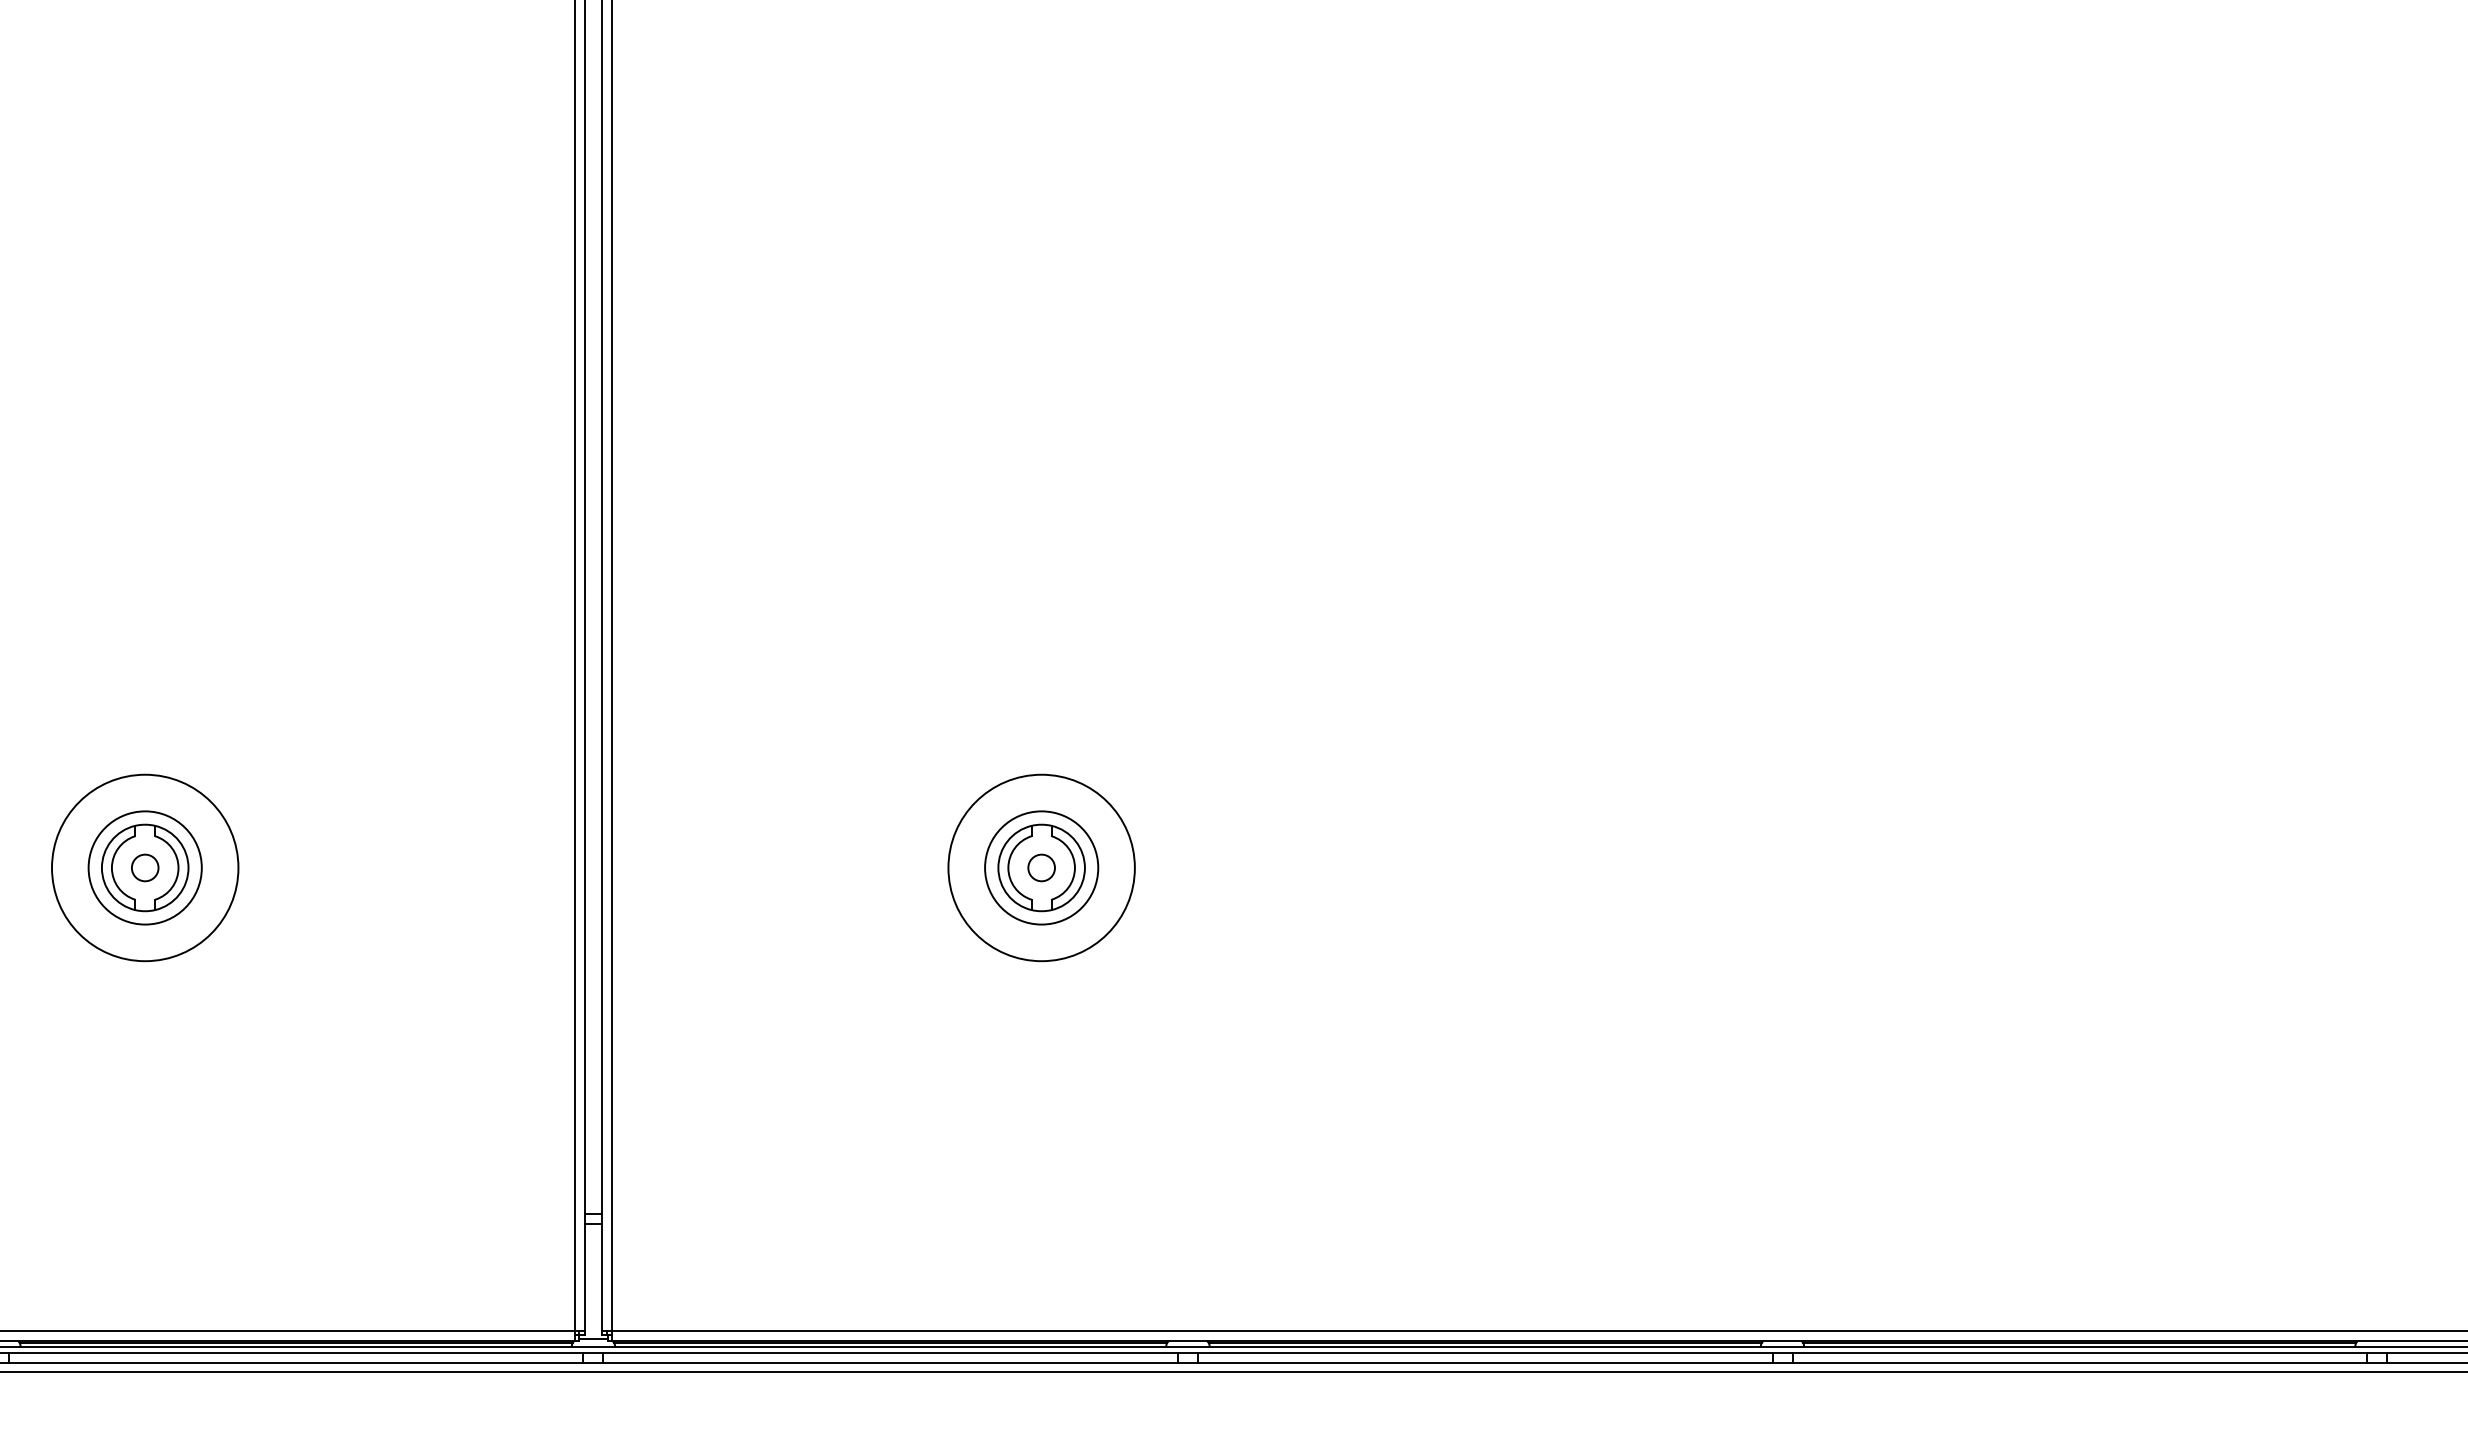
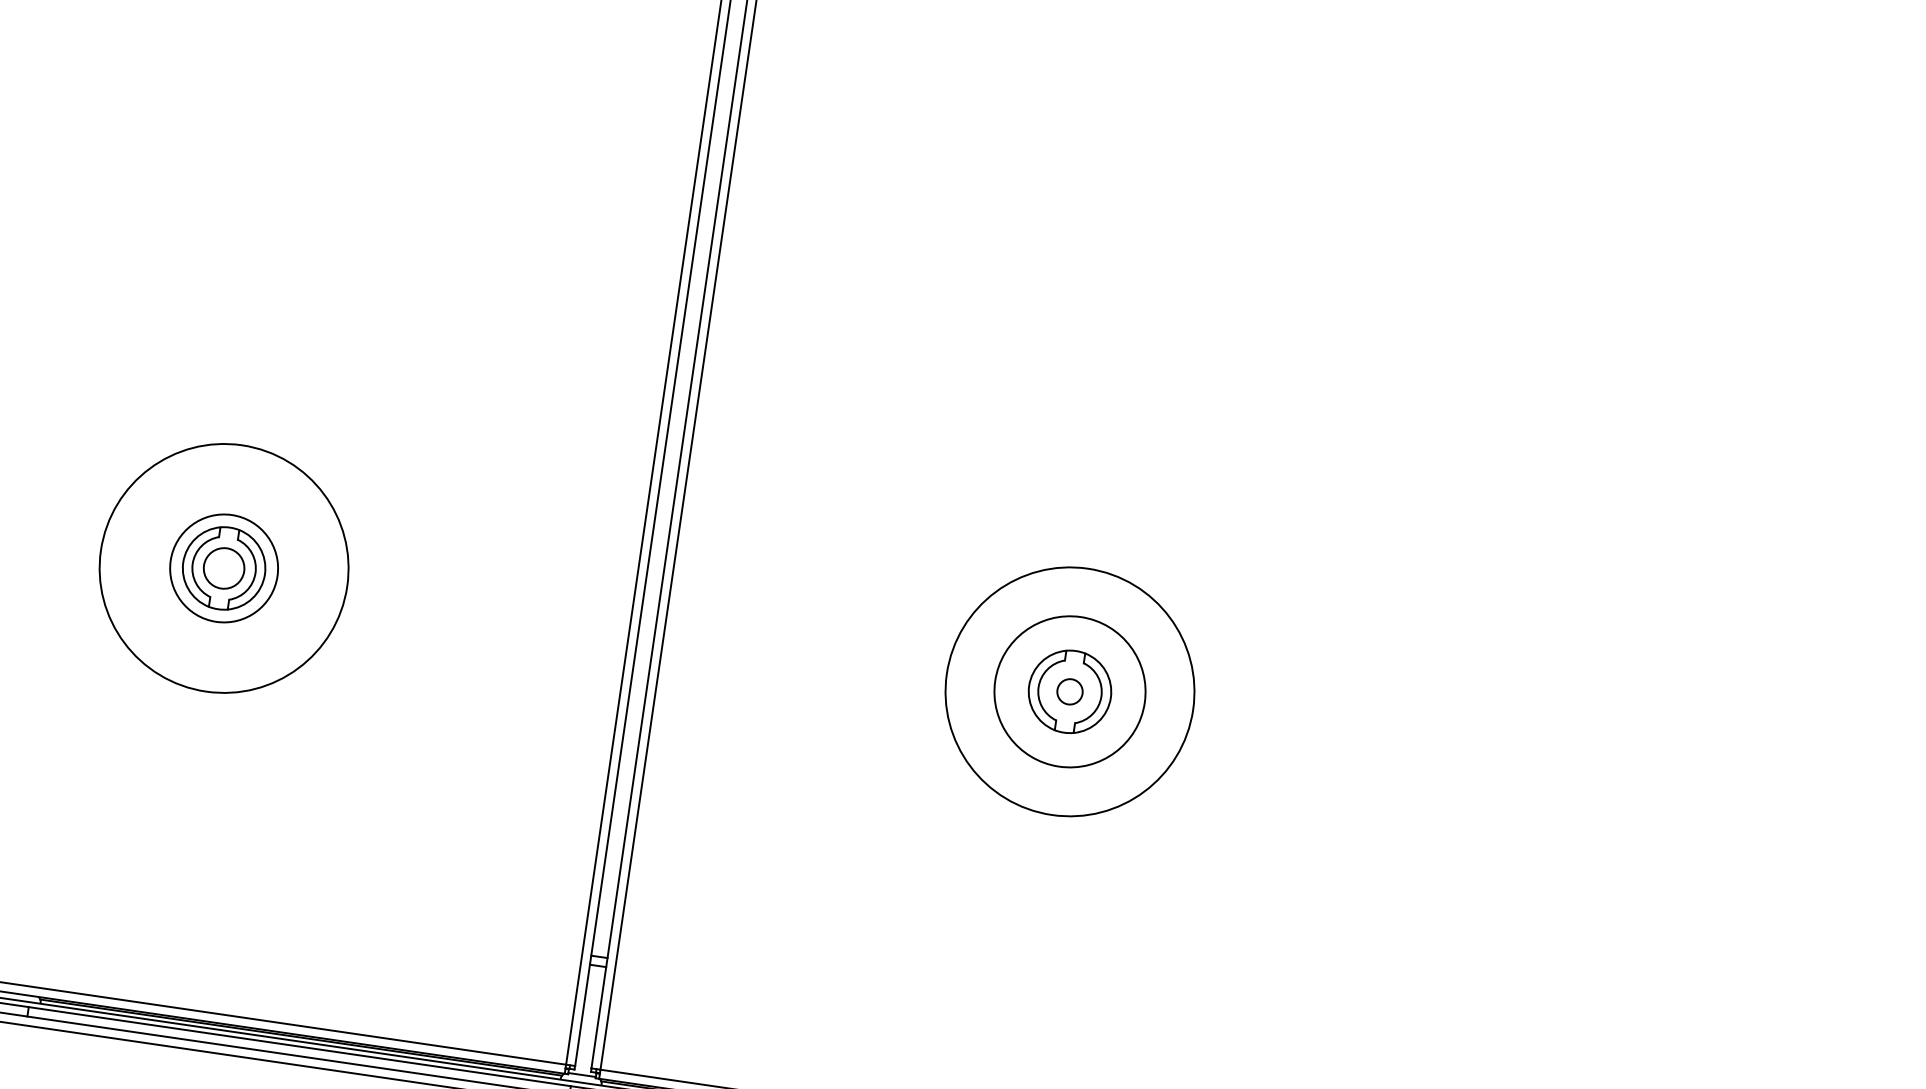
circle: (144, 867) -> (223, 567), size x1.6
circle: (145, 867) -> (224, 568), size x1.4
circle: (1041, 867) -> (1069, 691), size x1.4
circle: (1041, 867) -> (1069, 691), size x1.4

